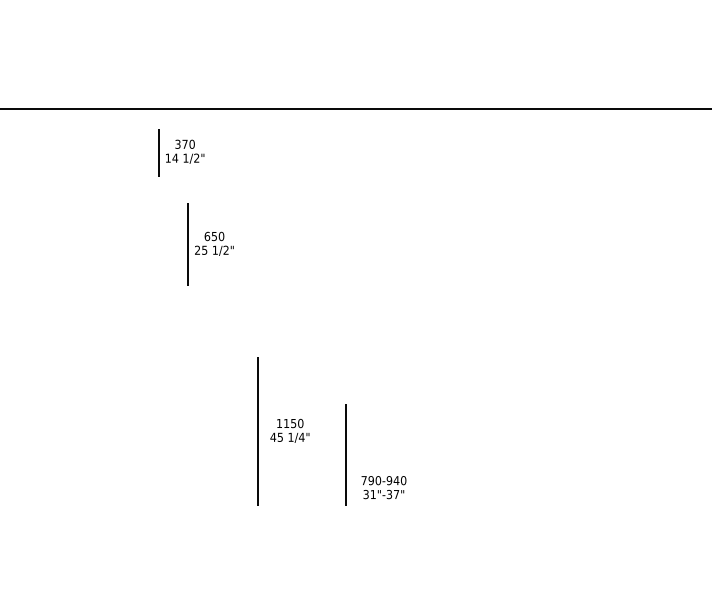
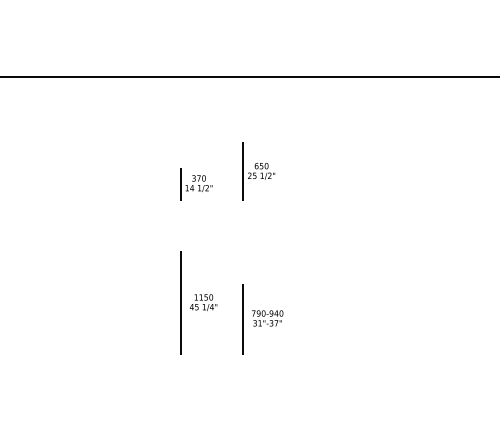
part: (181, 152) -> (196, 184), moved
part: (210, 244) -> (258, 171), moved
text: (383, 487) -> (267, 318), moved

